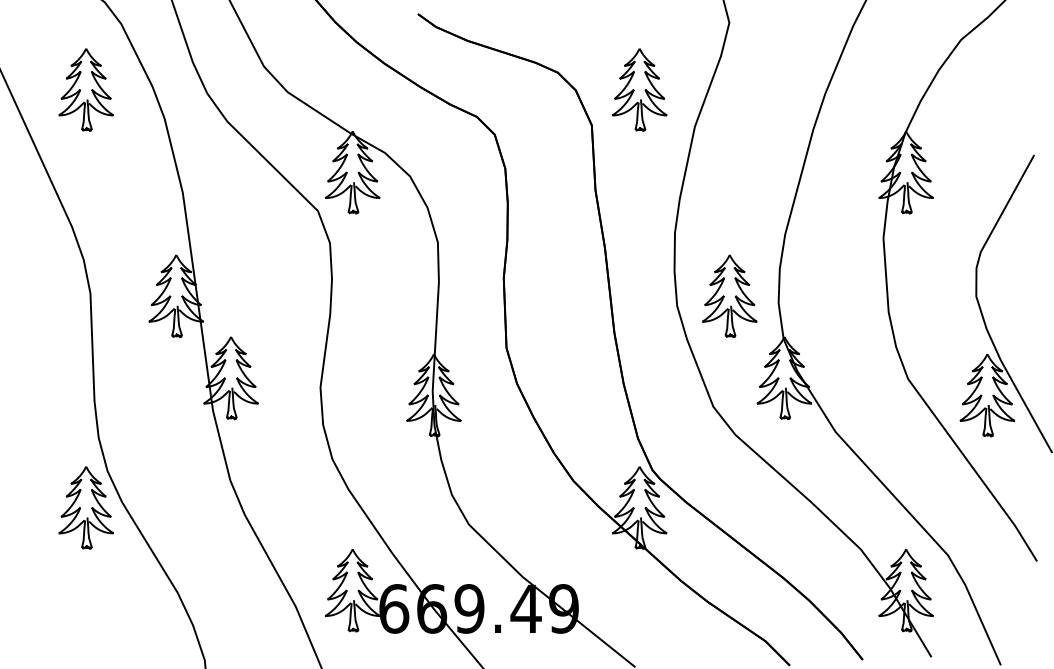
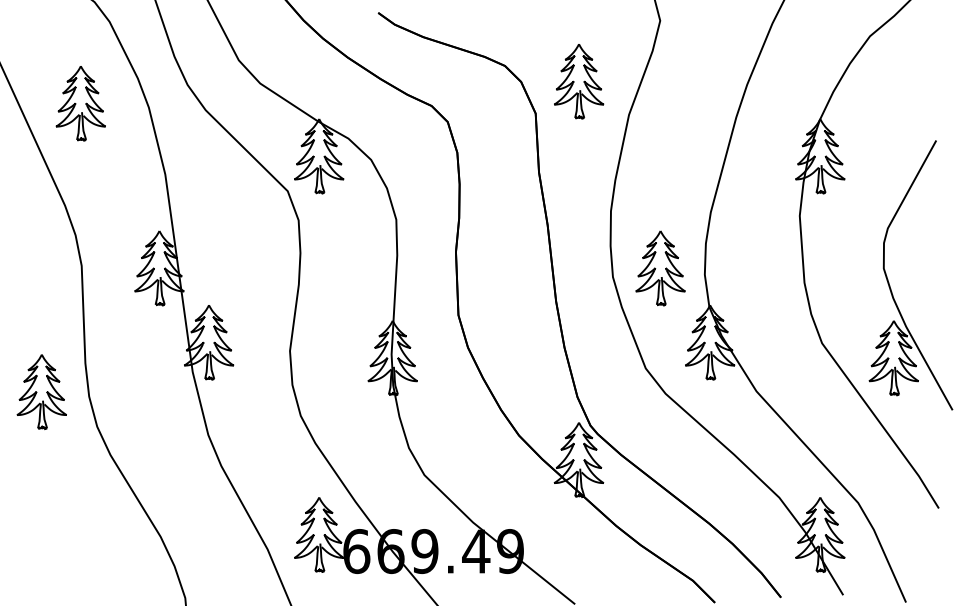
part: (85, 89) -> (80, 103), moved
part: (85, 507) -> (41, 391), moved

